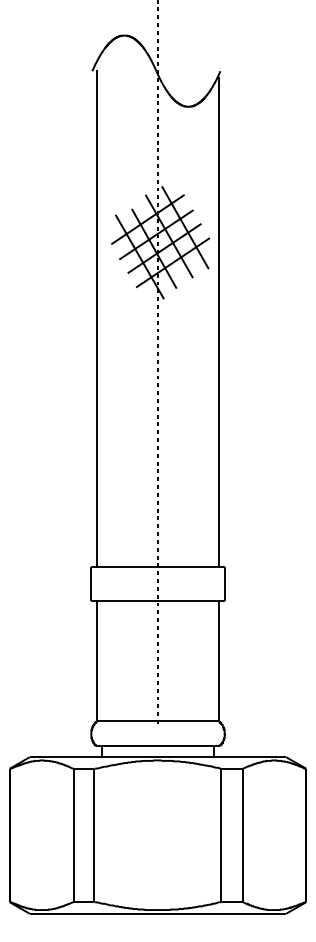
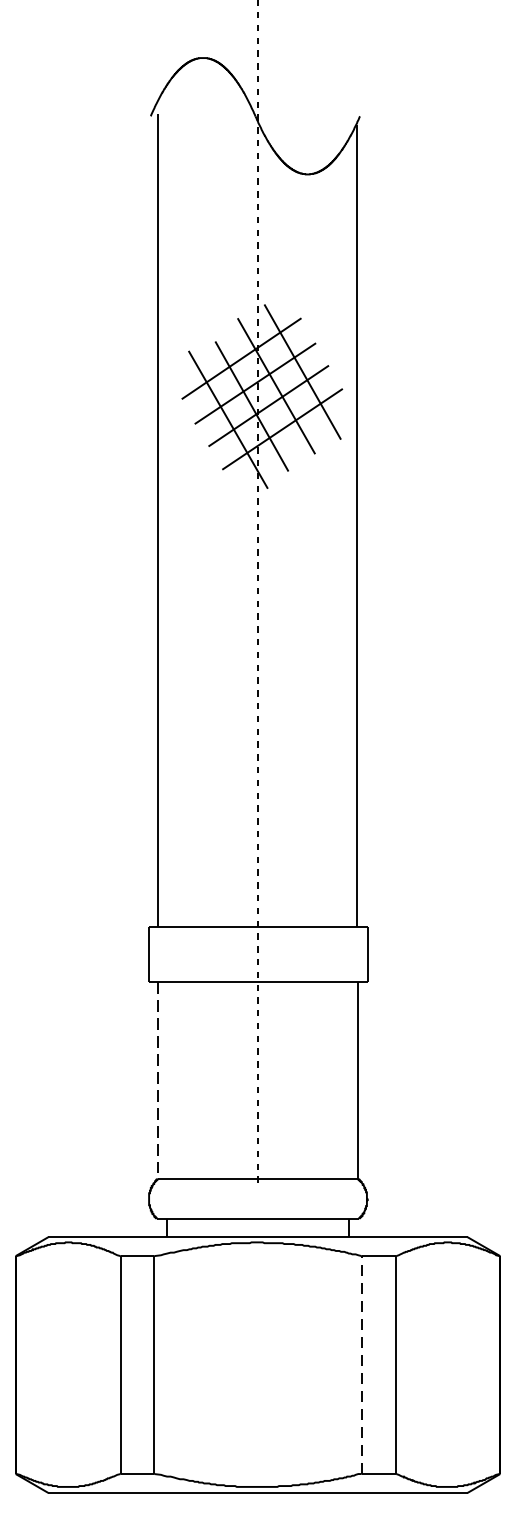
line: (96, 661) -> (157, 1080), solid -> dashed
line: (221, 835) -> (361, 1365), solid -> dashed

